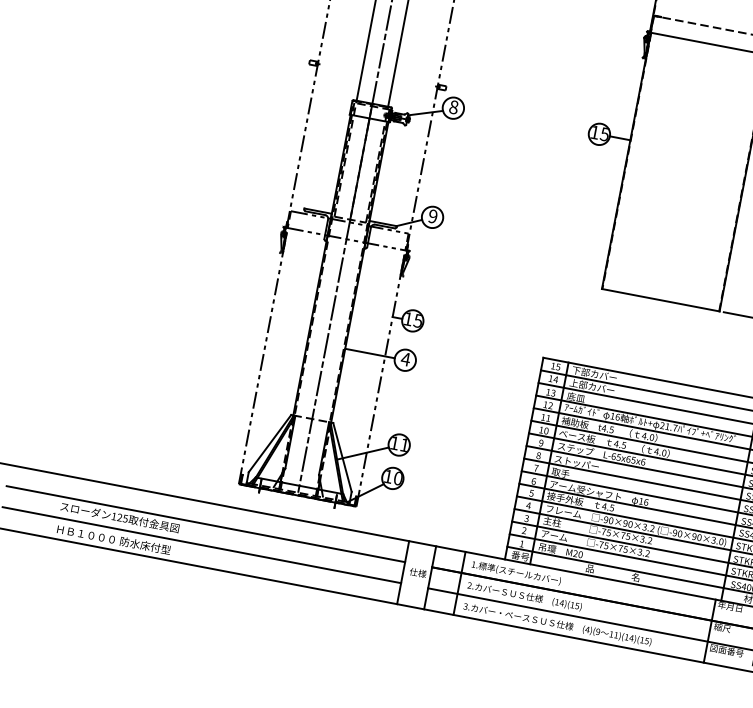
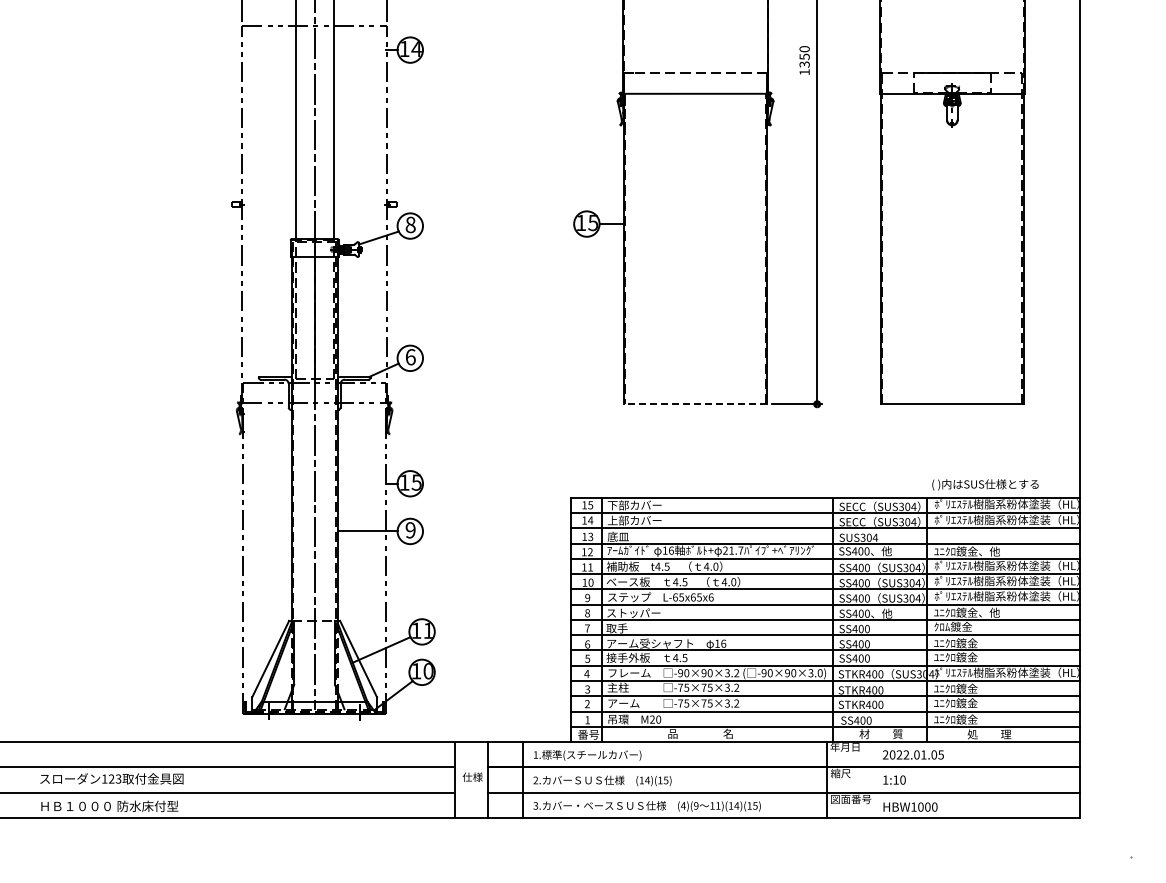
text: (432, 216) -> (410, 357), 9 -> 6
line: (660, 300) -> (695, 404), solid -> dashed
text: (405, 359) -> (410, 530), 4 -> 9
text: (125, 518) -> (118, 778), 125 -> 123

